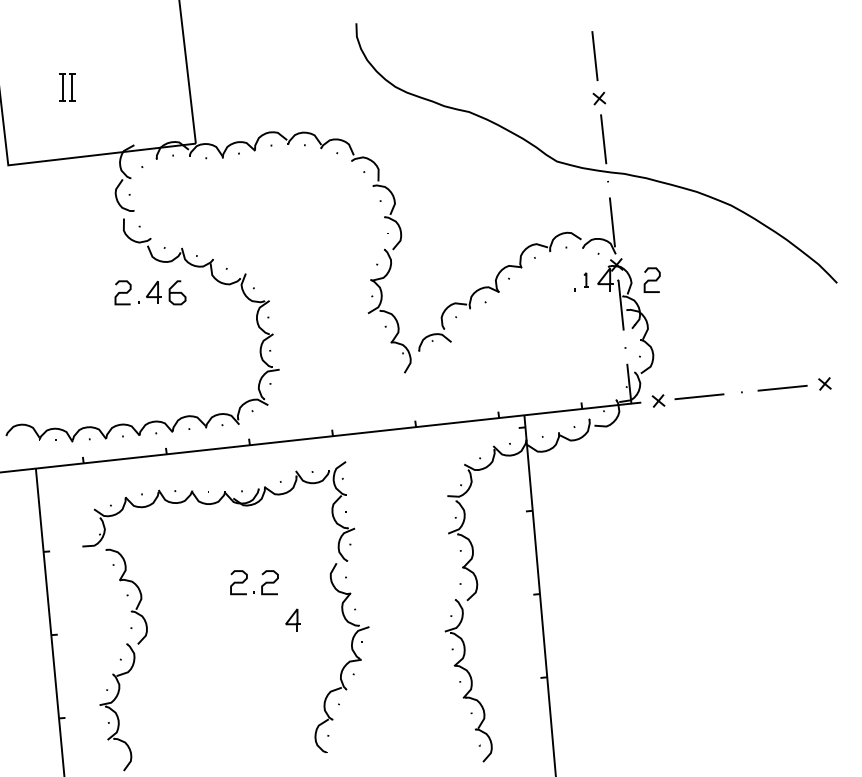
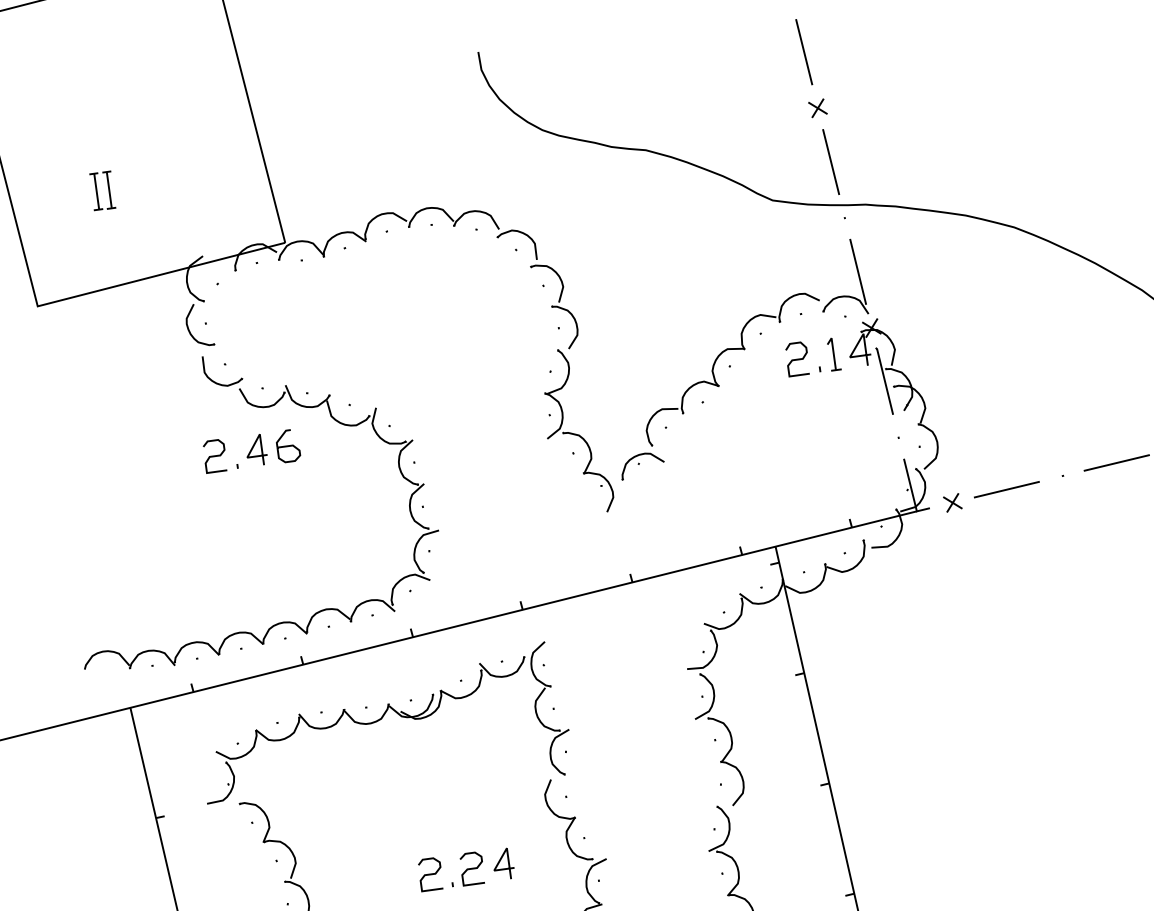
part: (586, 279) -> (833, 353), size x1.67
curve: (651, 279) -> (796, 358), moved
part: (247, 579) -> (441, 868), moved

